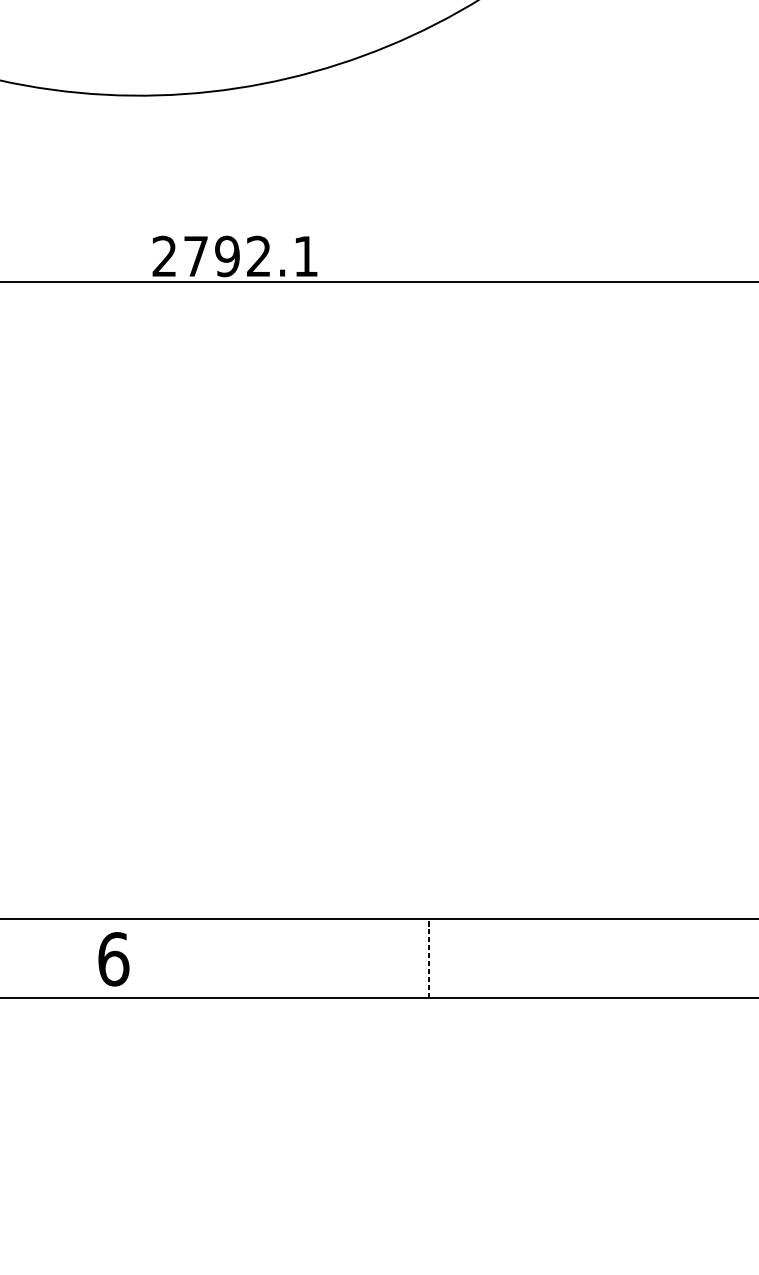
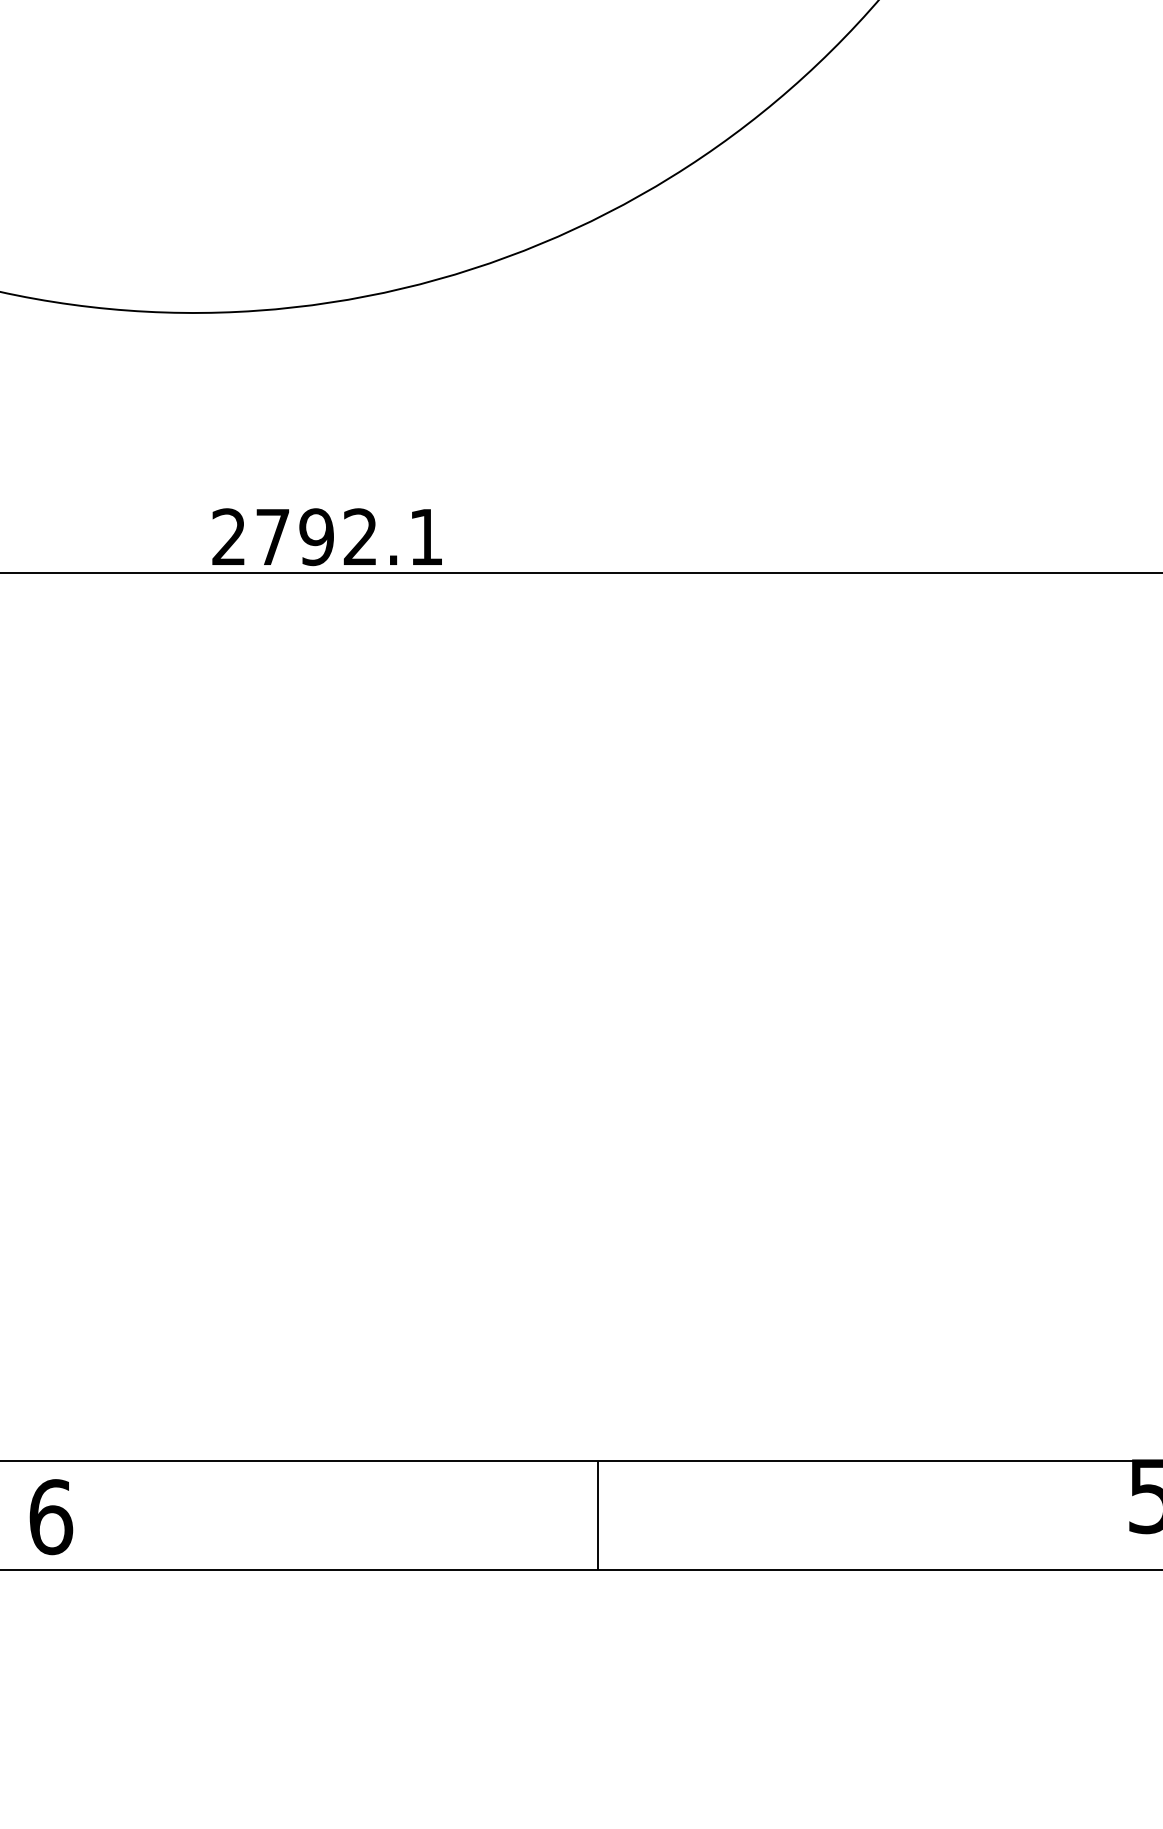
line: (428, 958) -> (597, 1515), dashed -> solid
text: (114, 959) -> (51, 1517), moved

